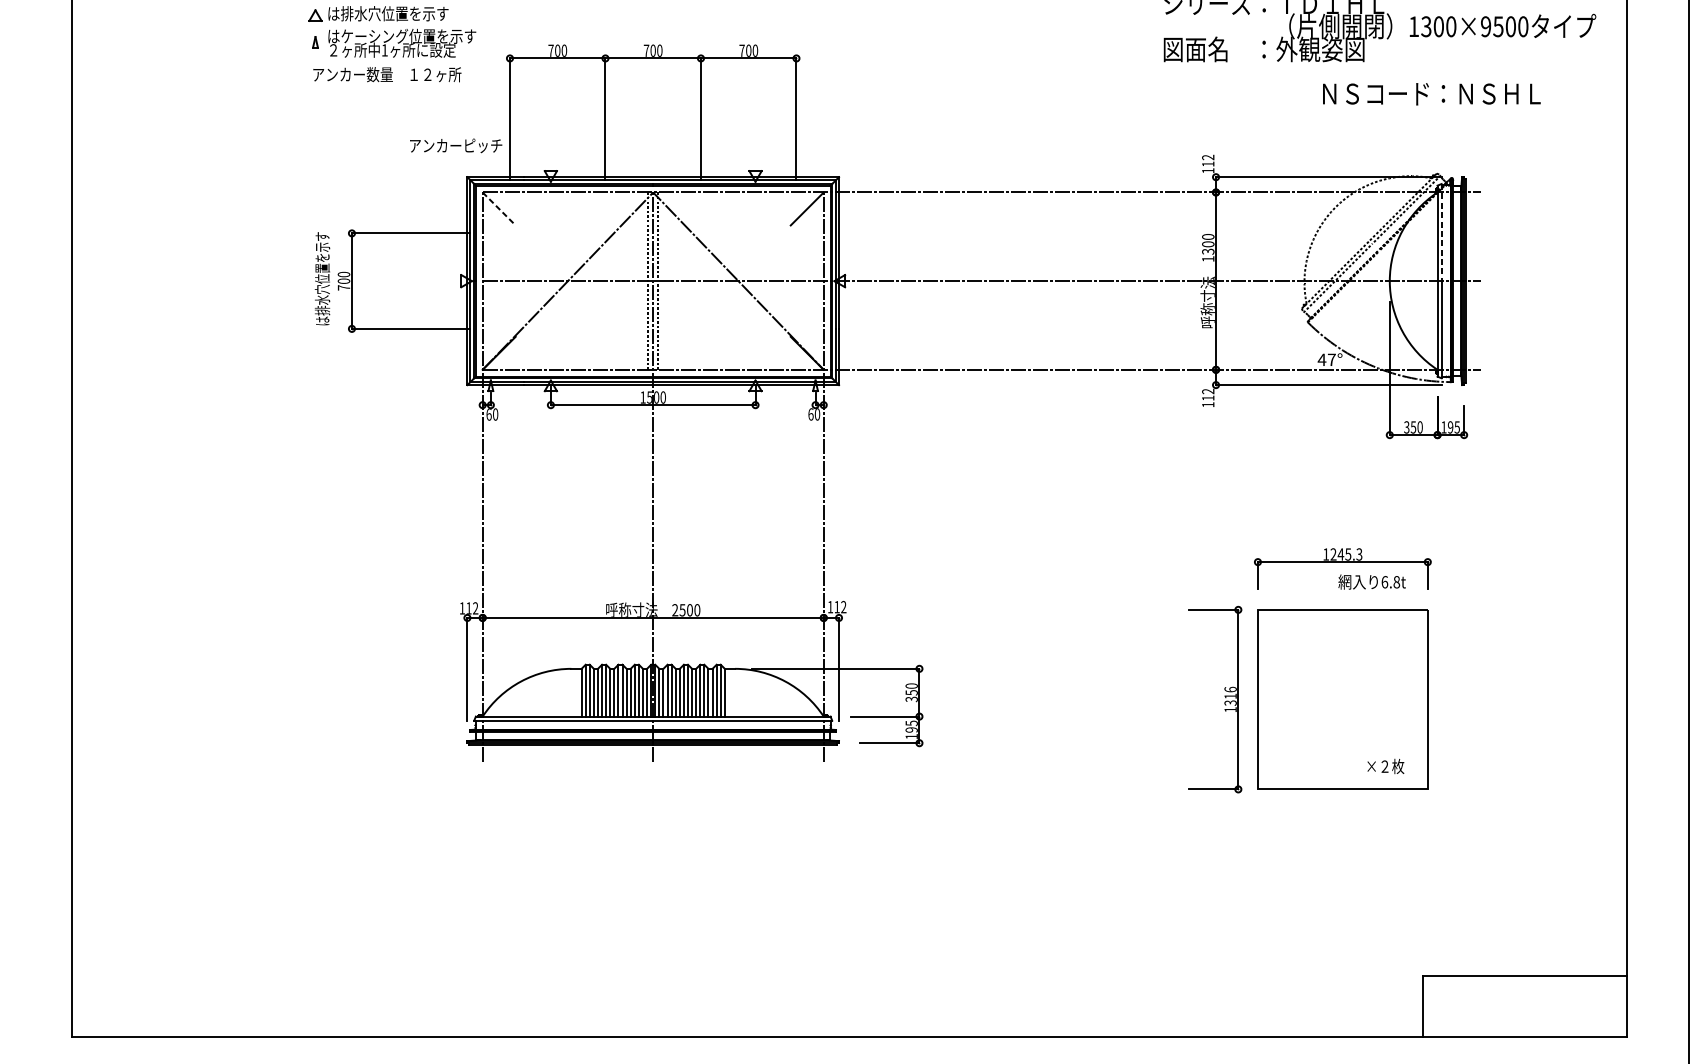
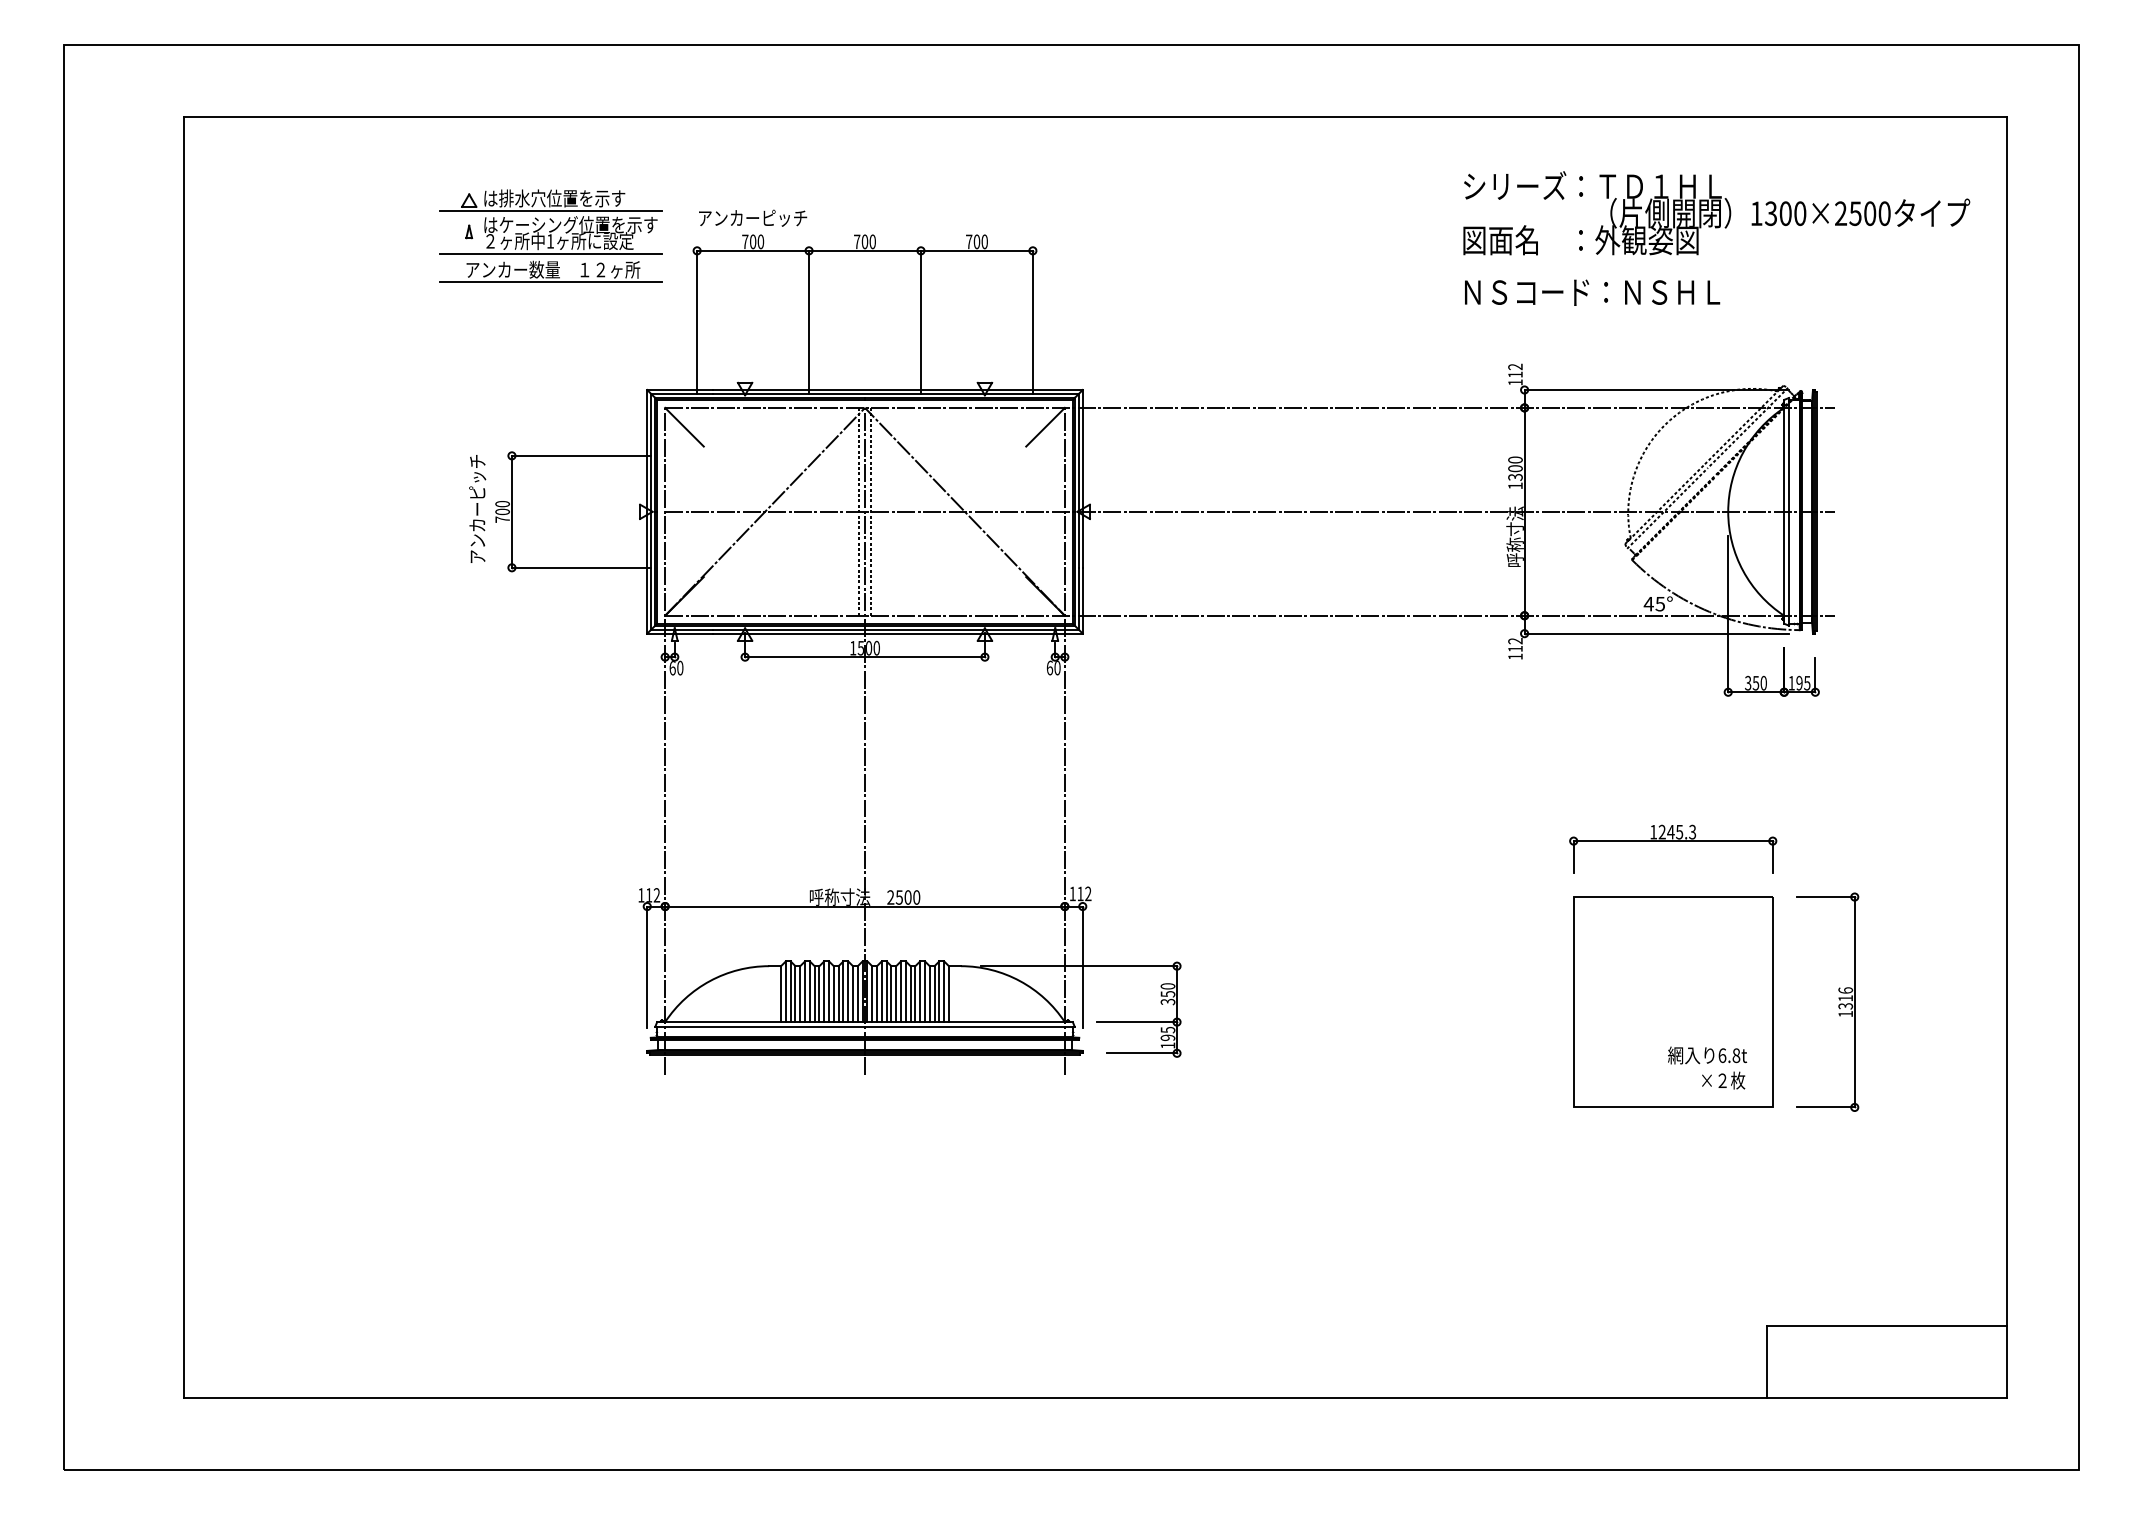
line: (385, 24) -> (551, 211), added
text: (1485, 26) -> (1840, 213), 1300×9500 -> 1300×2500
line: (385, 60) -> (551, 253), added
line: (385, 84) -> (551, 281), added
text: (1431, 94) -> (1592, 292), moved
text: (456, 145) -> (753, 217), moved
line: (499, 209) -> (684, 427), dashed -> solid
line: (1441, 232) -> (1788, 454), dashed -> solid
text: (322, 278) -> (477, 508), は排水穴位置を示す -> アンカーピッチ
text: (1332, 360) -> (1660, 604), 47° -> 45°
text: (1372, 582) -> (1707, 1055), moved
part: (1224, 696) -> (1838, 998), moved

